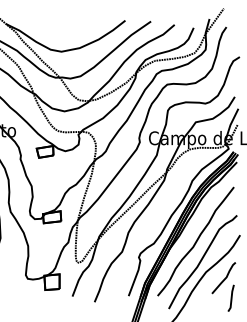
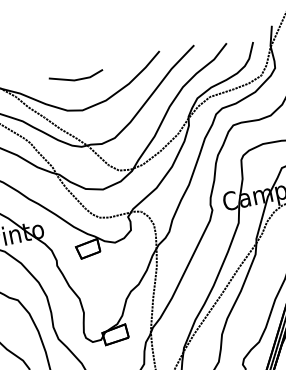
line: (62, 28) -> (77, 79), added

